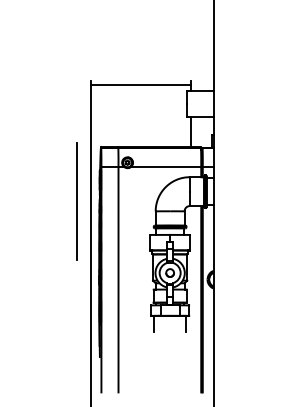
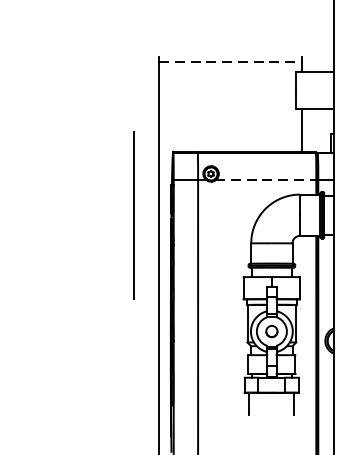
line: (141, 84) -> (230, 62), solid -> dashed
line: (166, 167) -> (266, 180), solid -> dashed
line: (76, 201) -> (133, 215), moved

